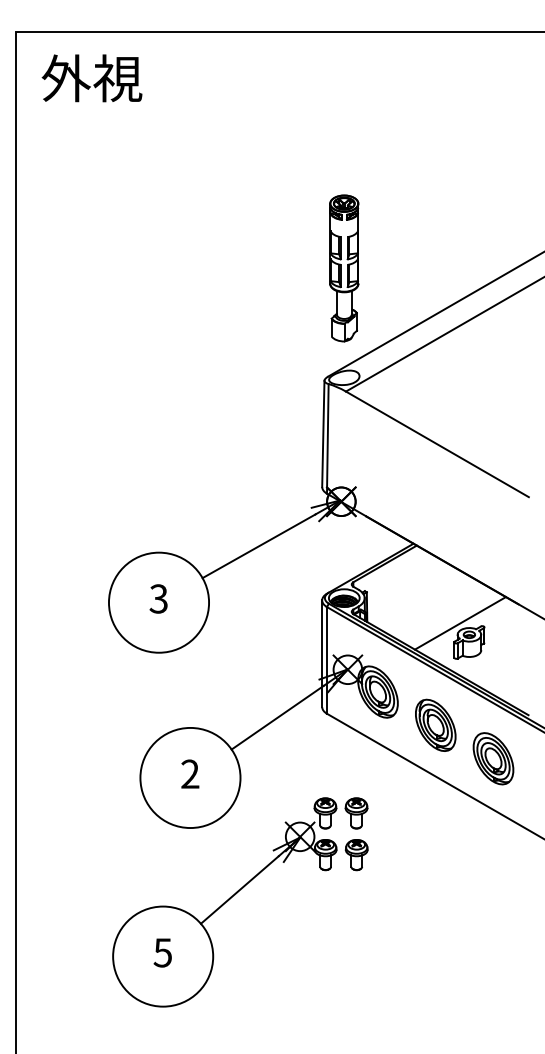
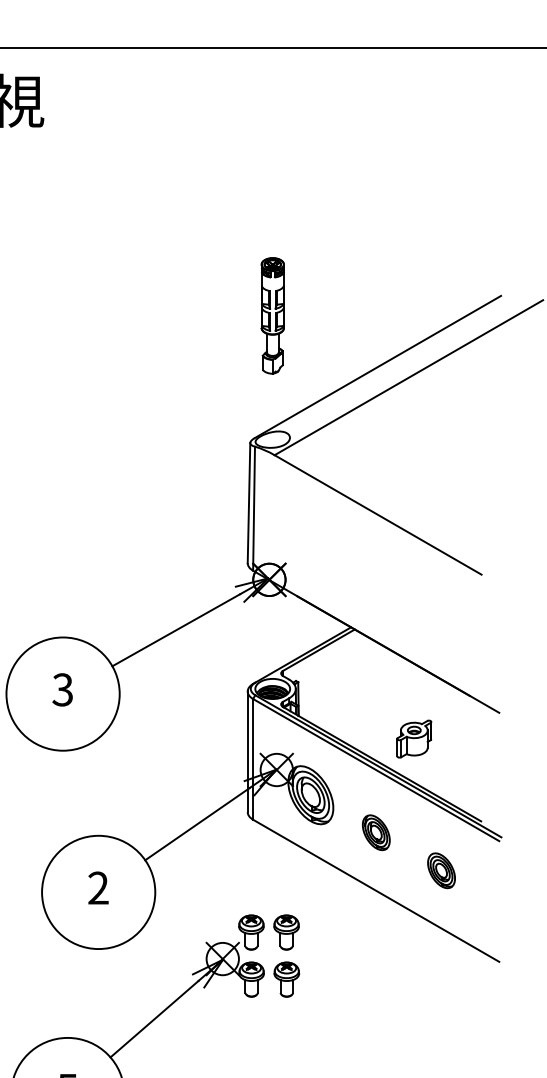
part: (344, 268) -> (272, 315), size x0.7
line: (459, 623) -> (403, 717), removed
part: (435, 724) -> (375, 831), size x0.6
part: (493, 758) -> (441, 870), size x0.6

